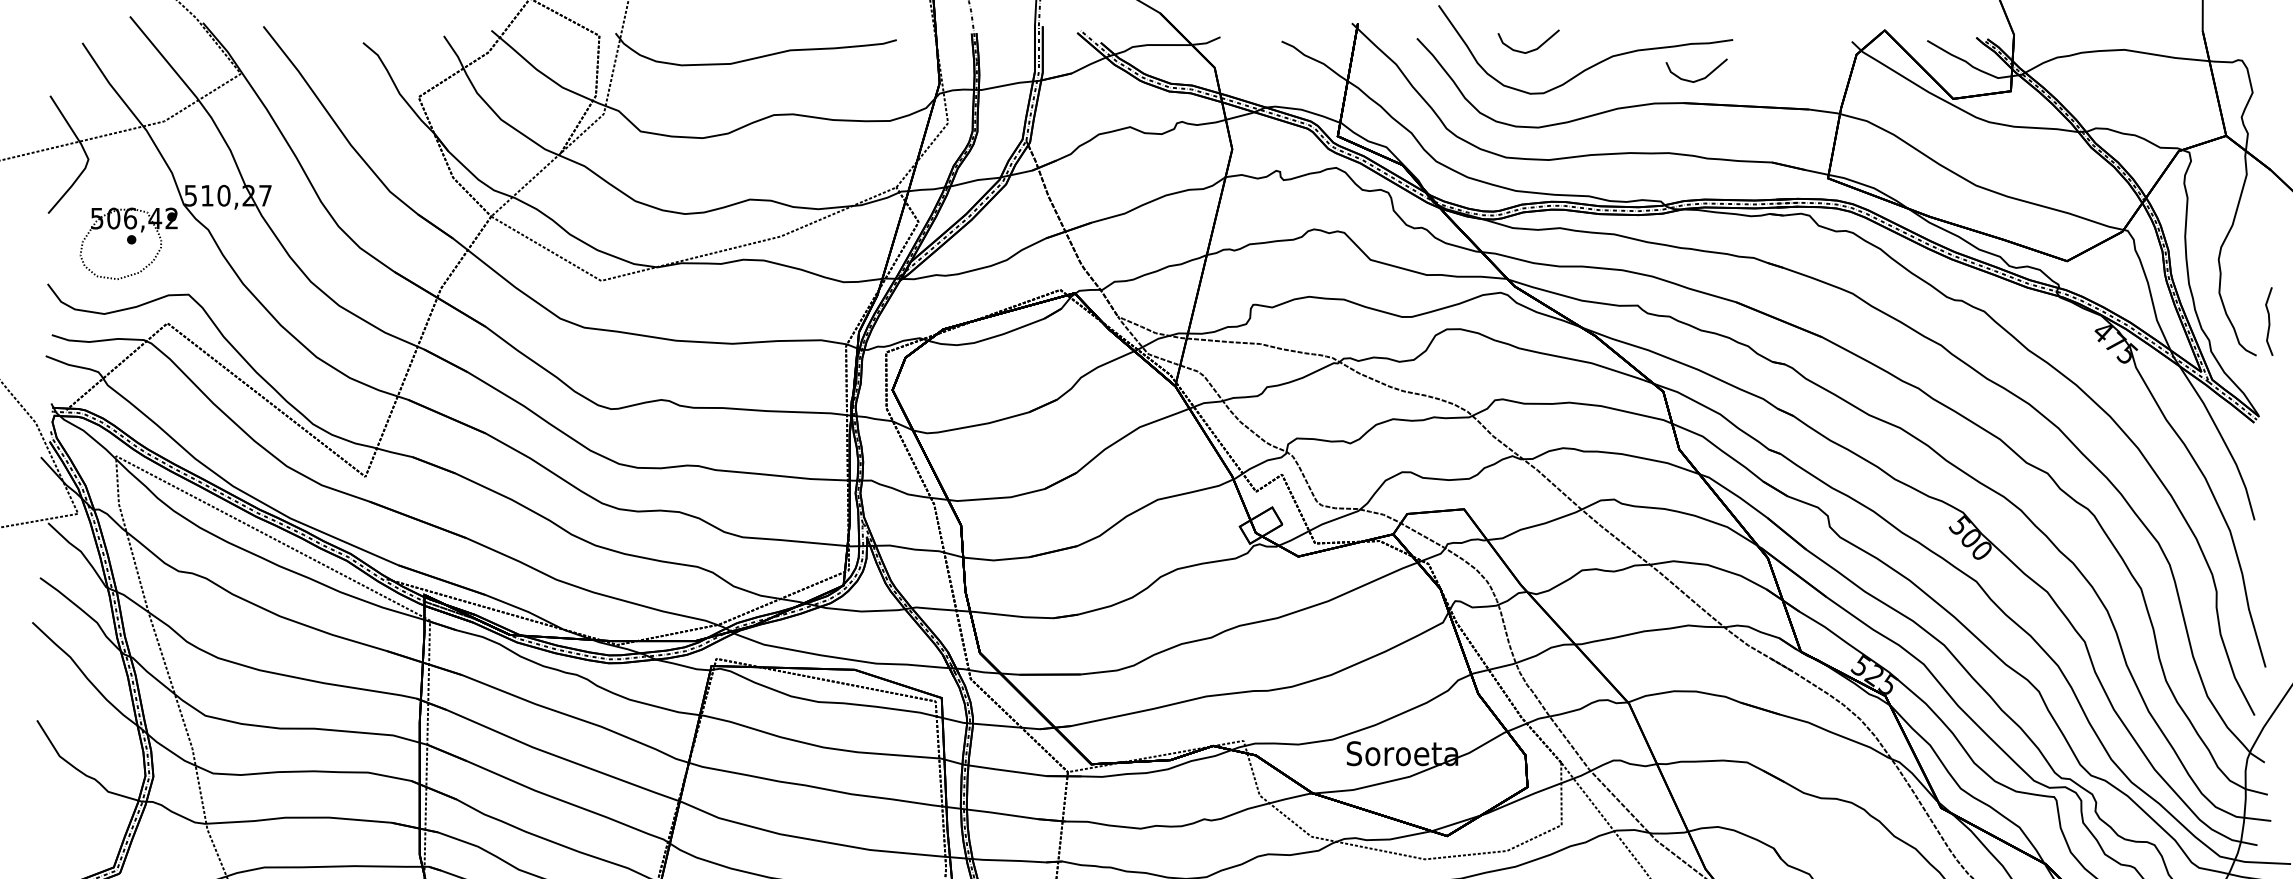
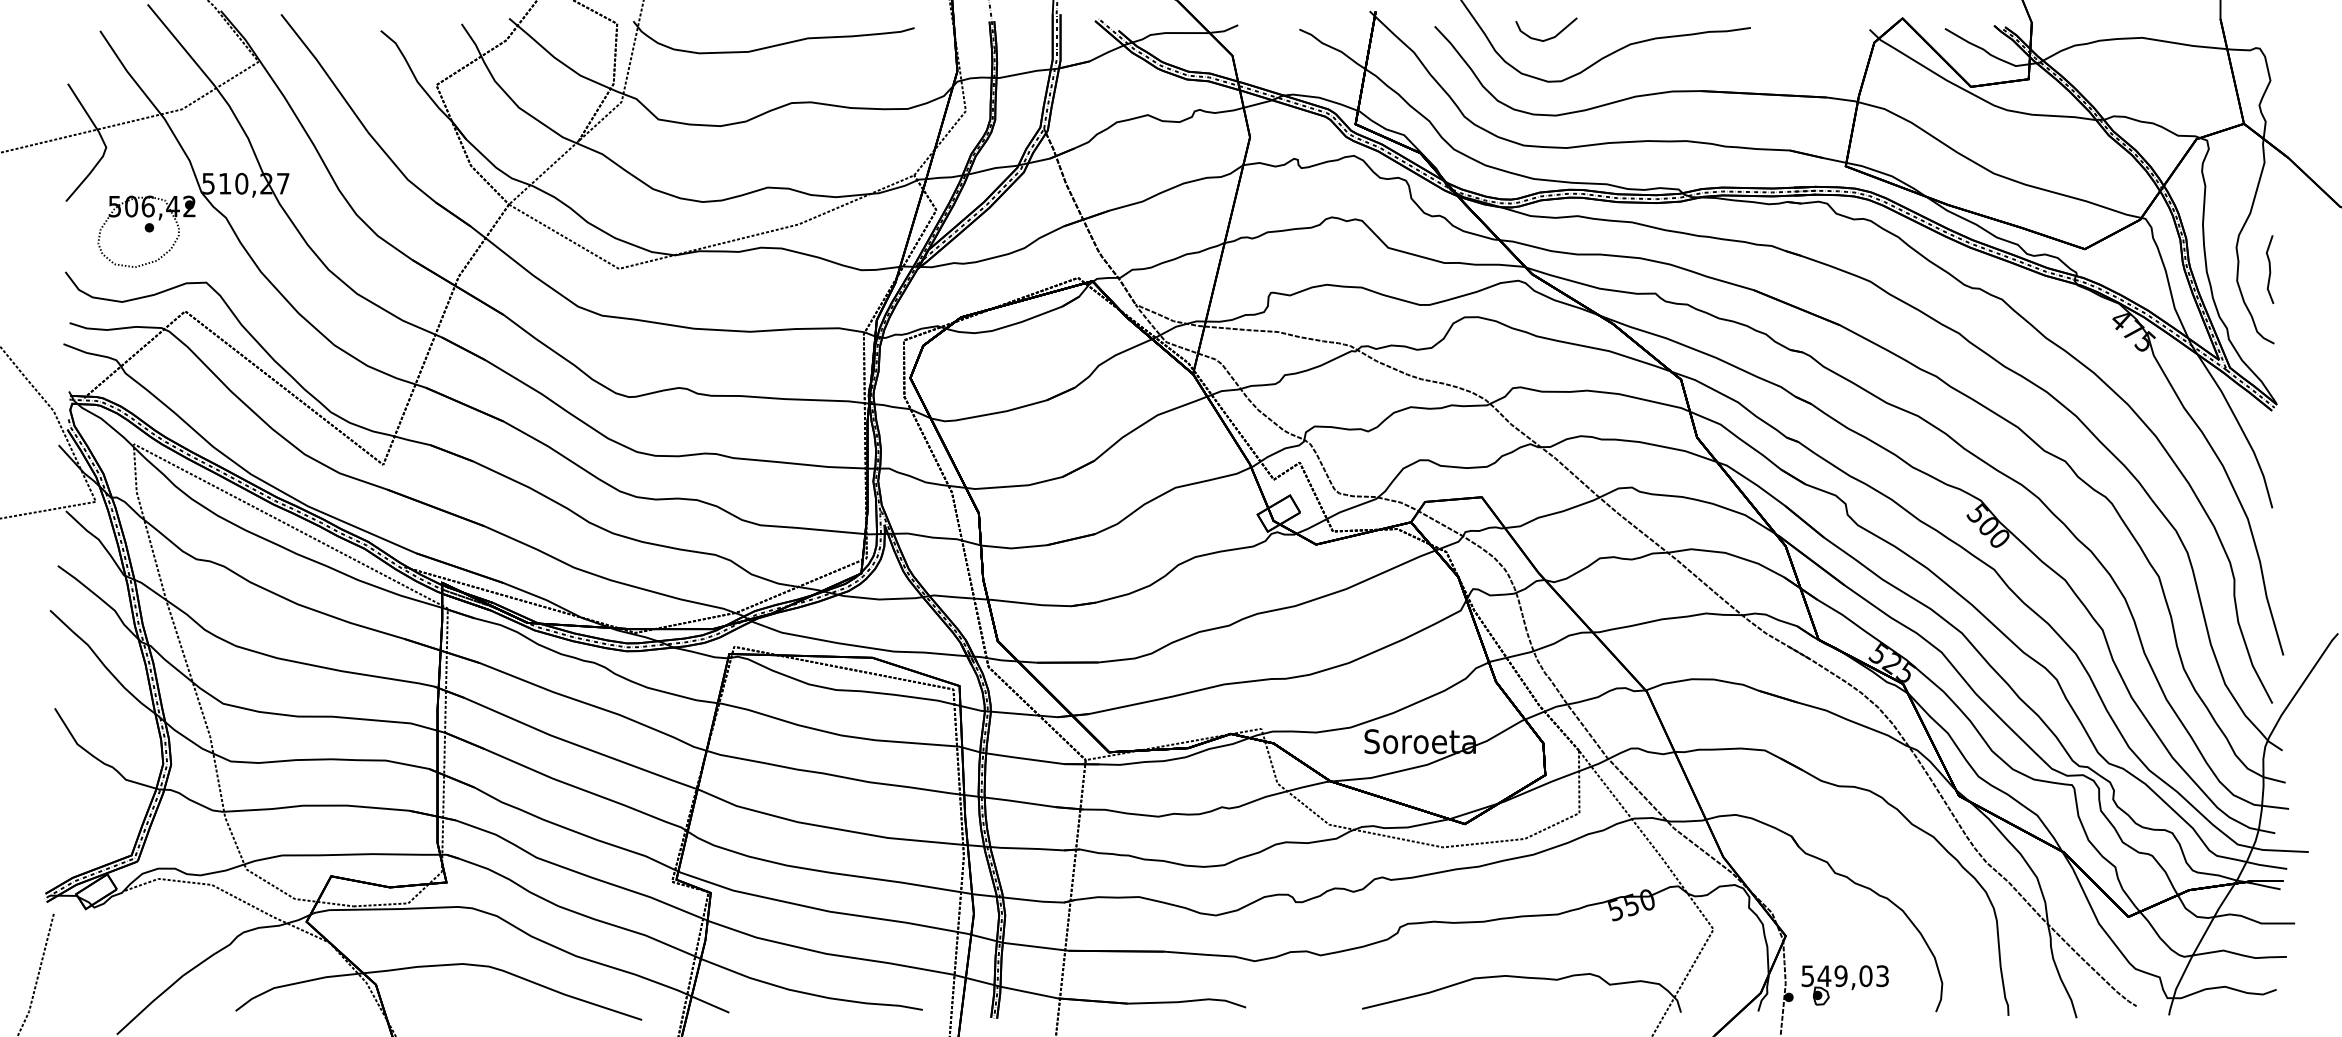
curve: (1700, 78) -> (1718, 66), removed
curve: (2269, 321) -> (2270, 269), moved

